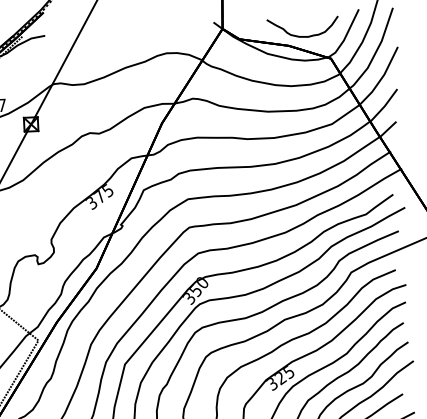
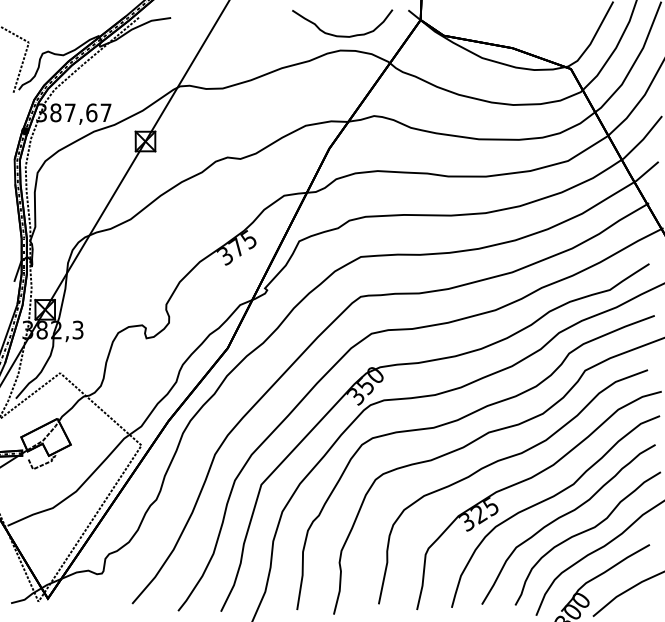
curve: (303, 36) -> (342, 35), moved

